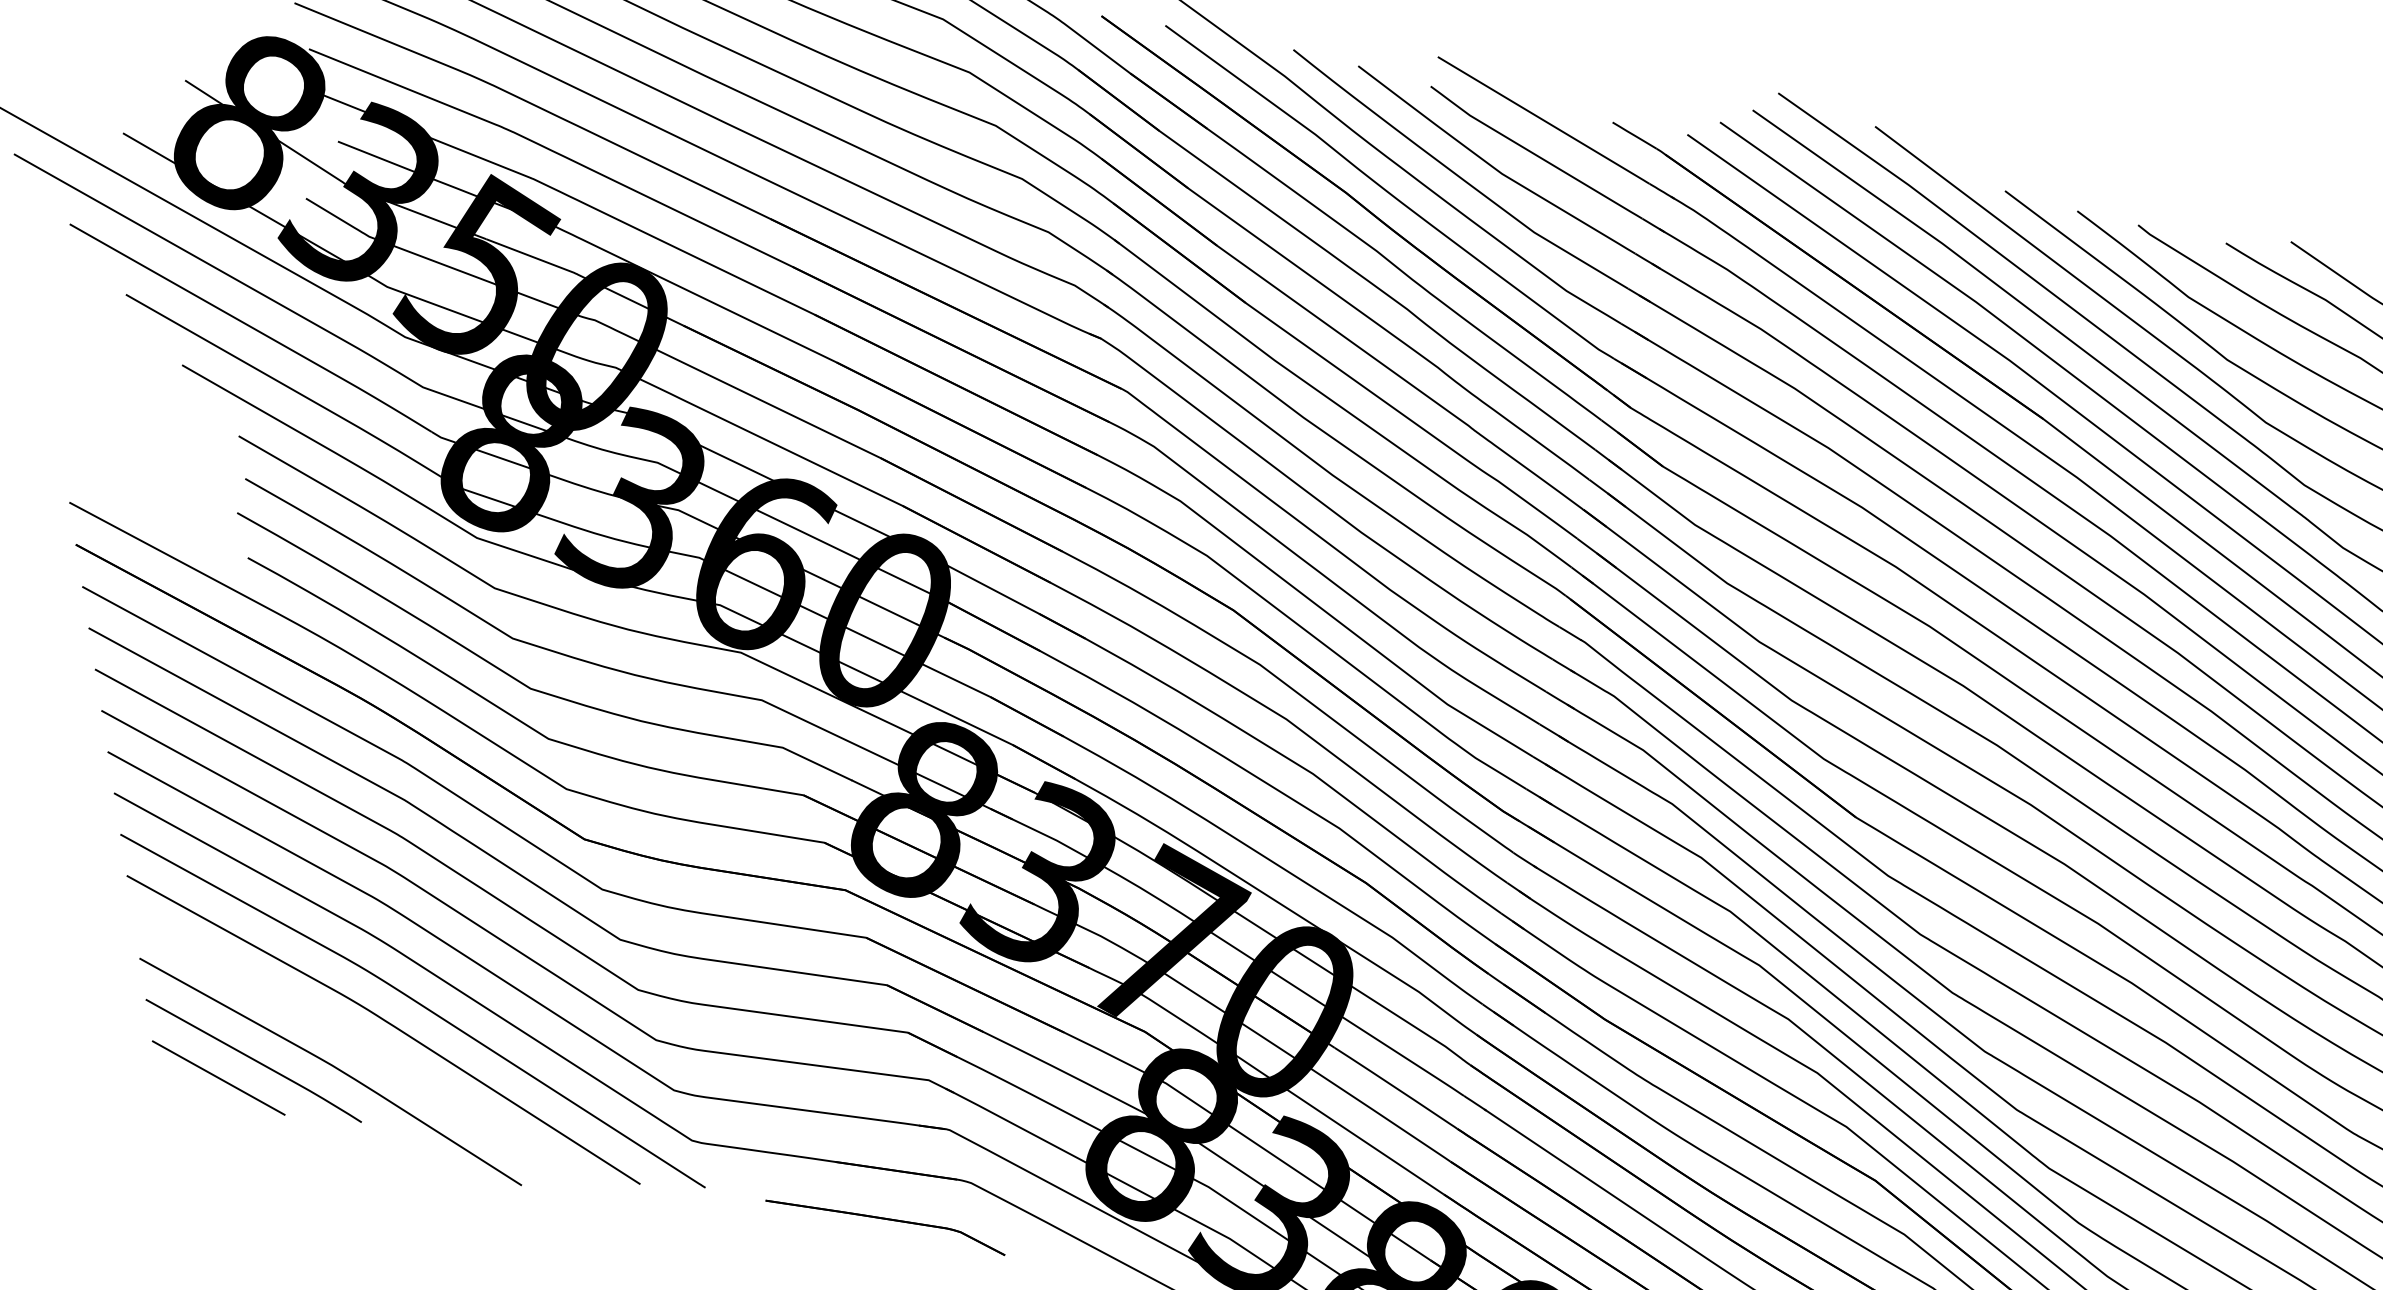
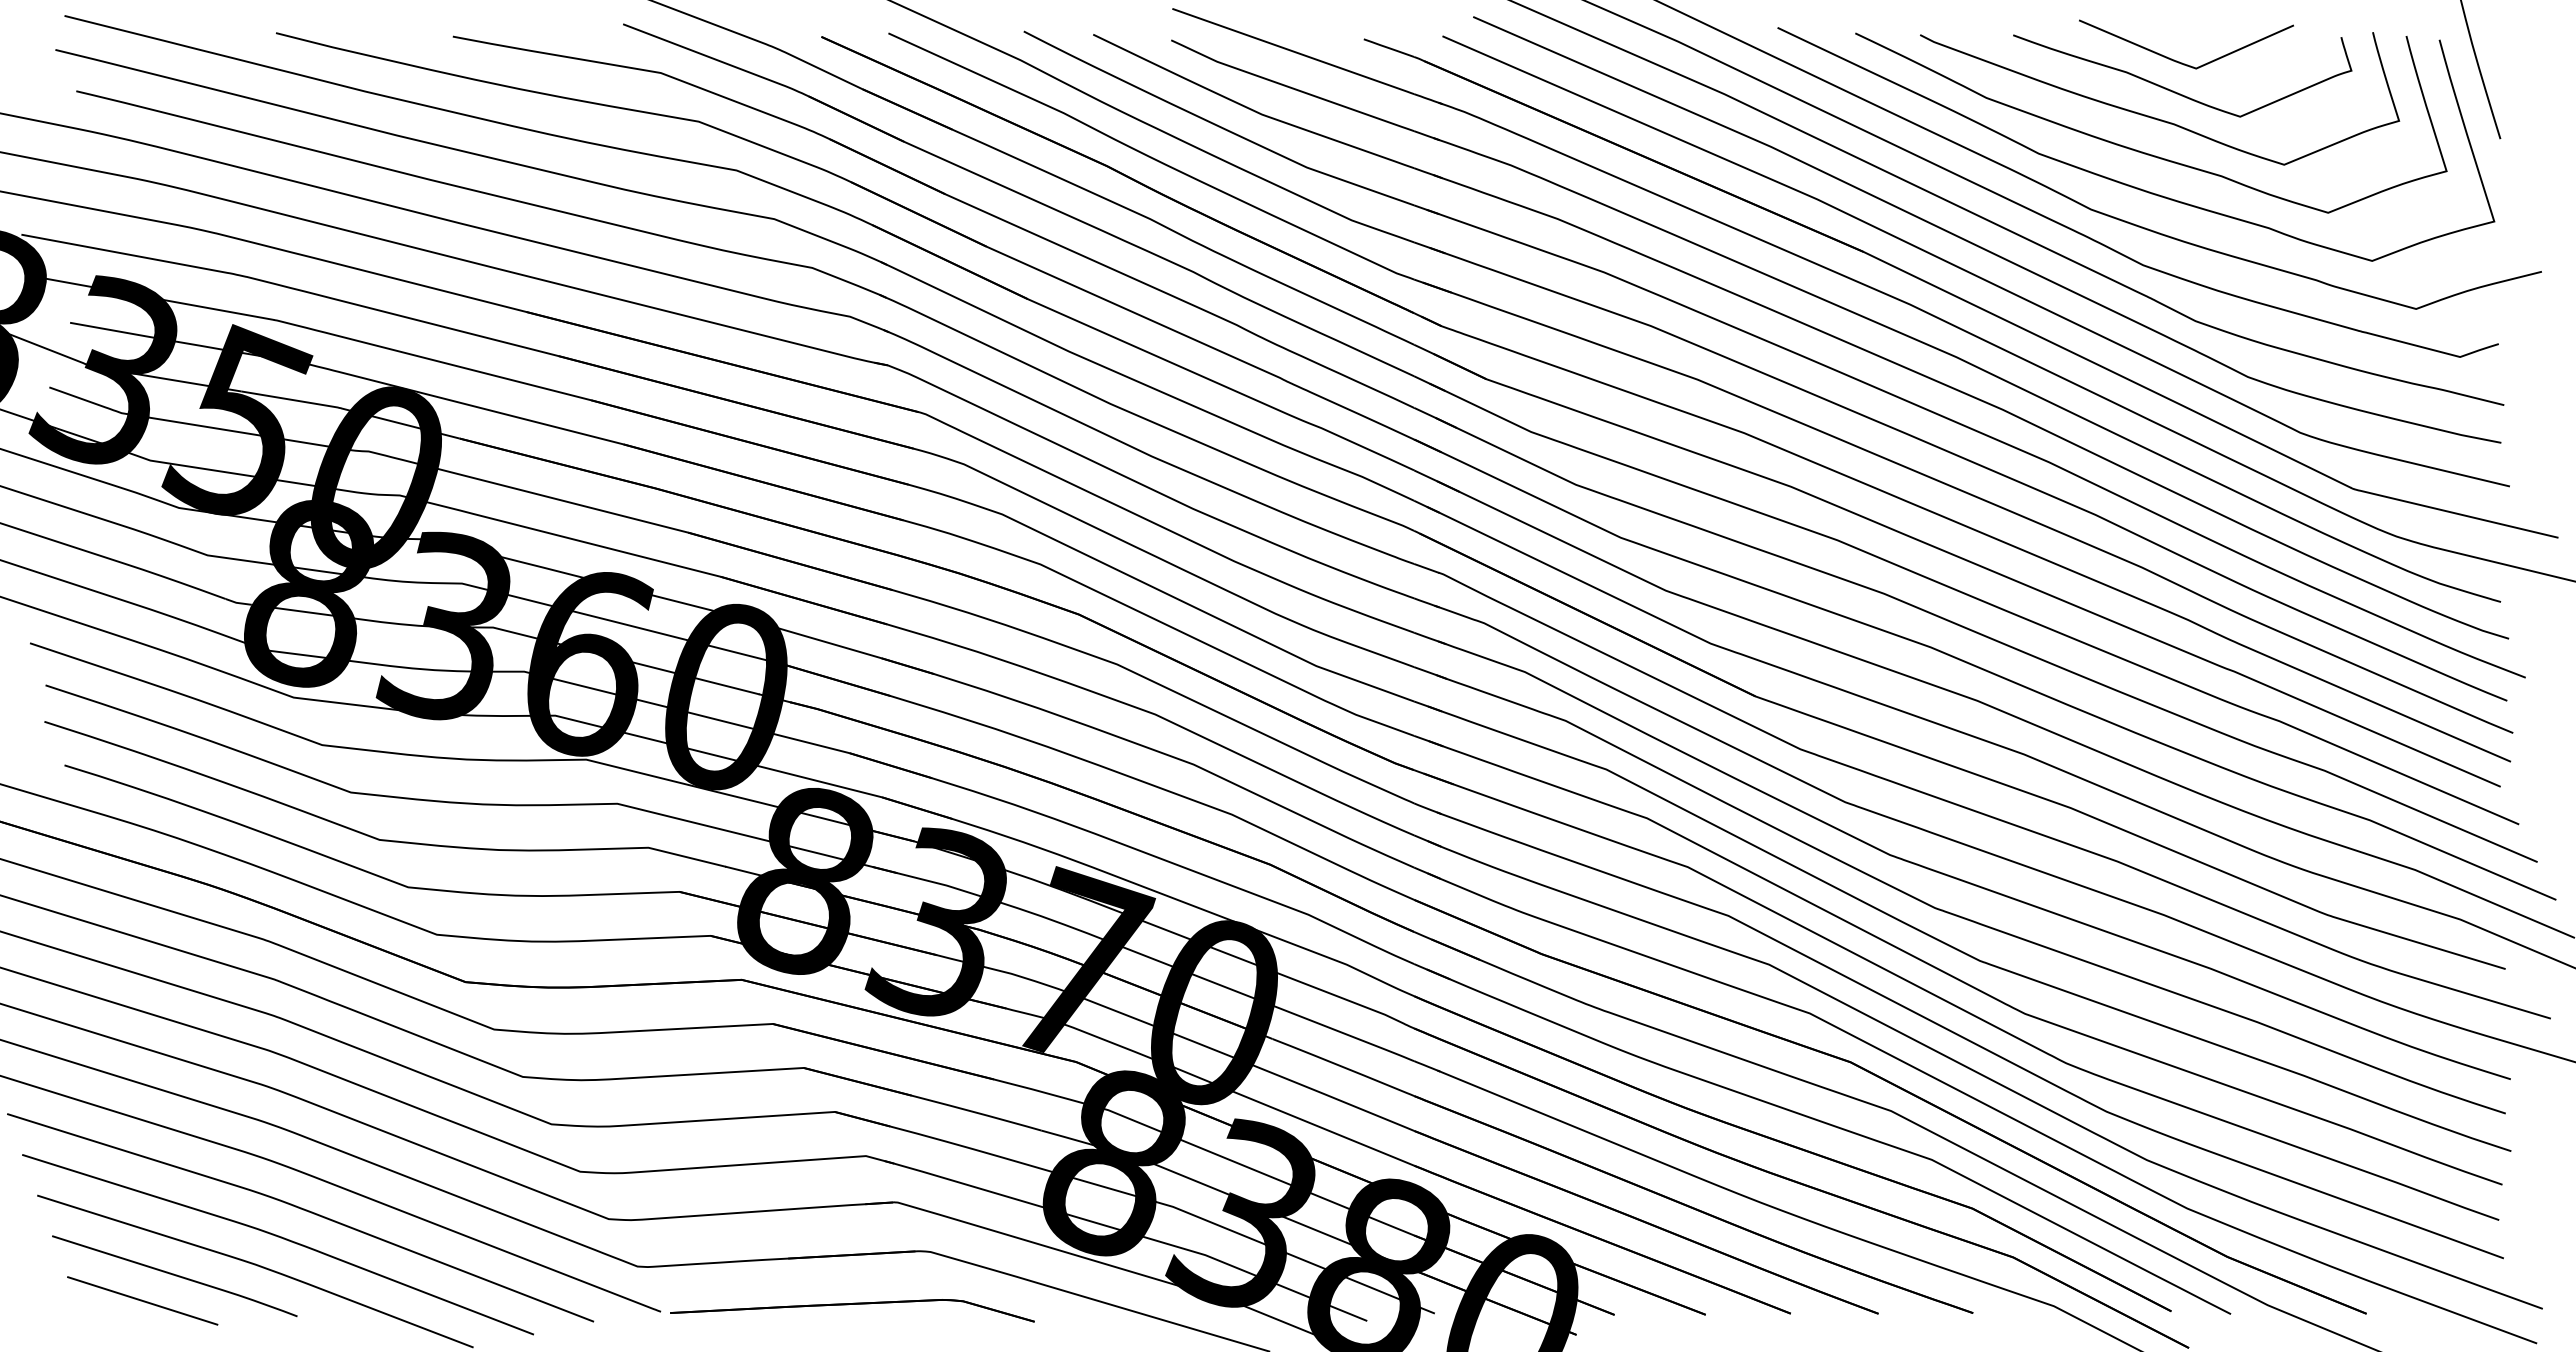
curve: (360, 1045) -> (280, 1238), added
part: (886, 1223) -> (852, 1310), size x1.43

